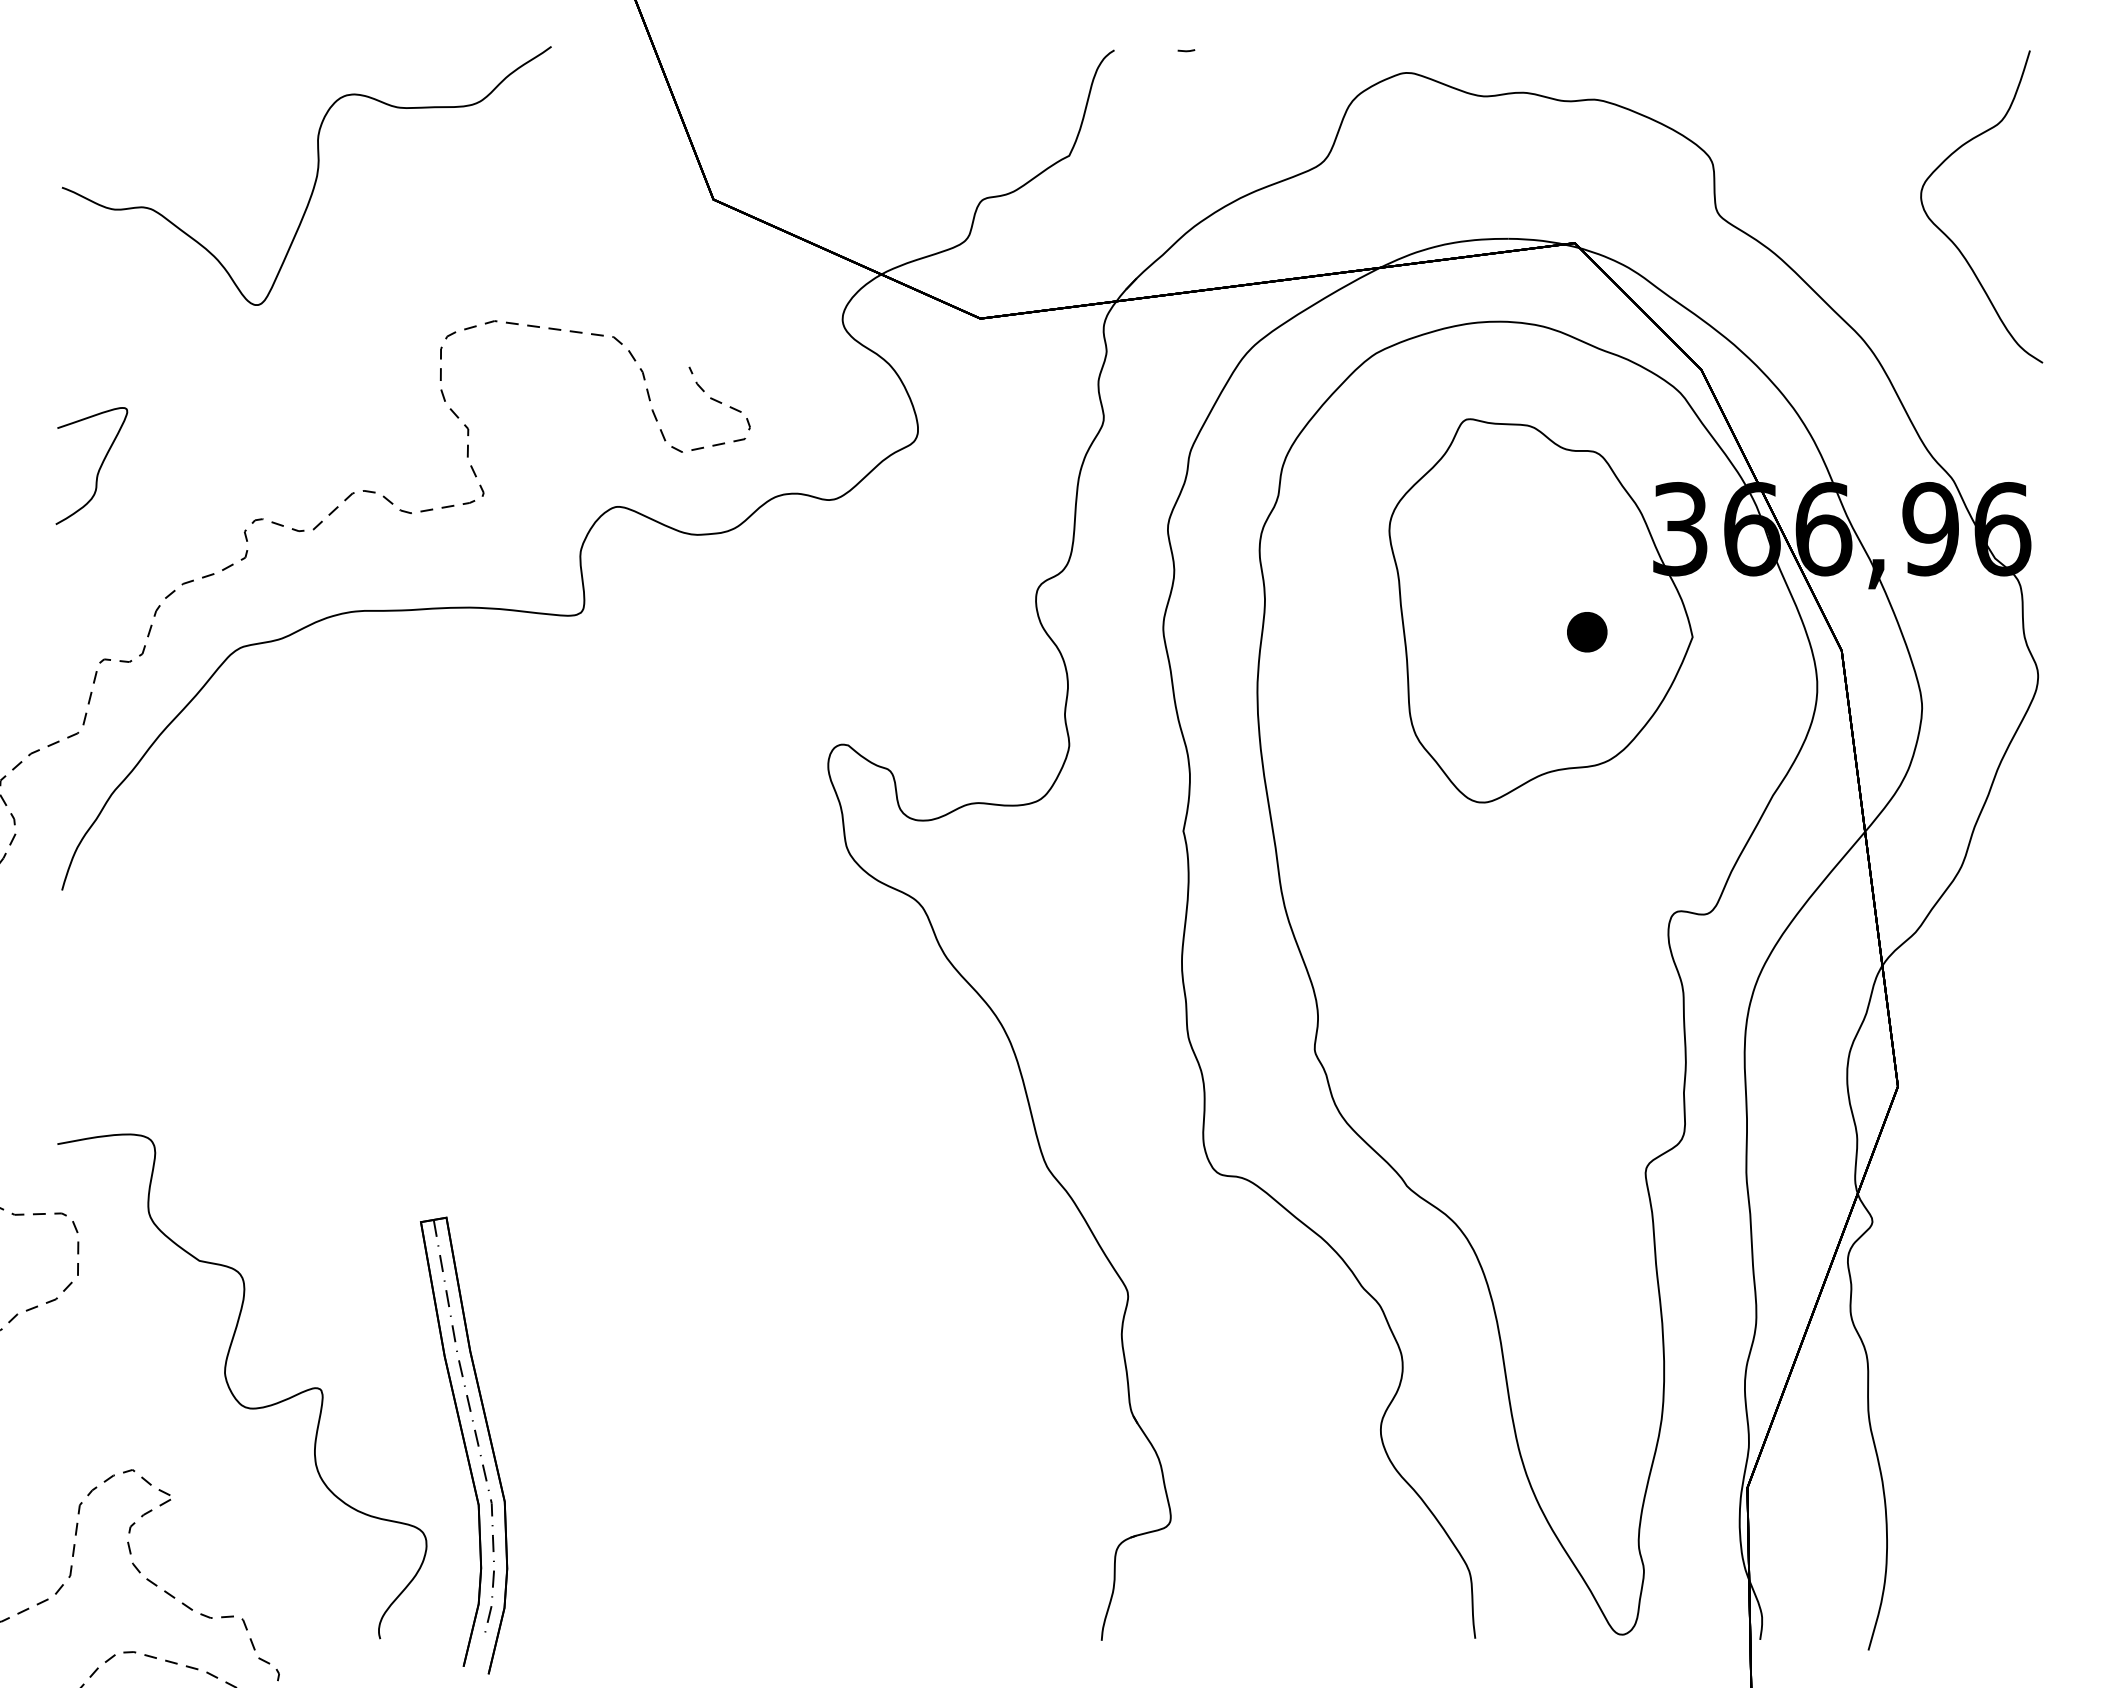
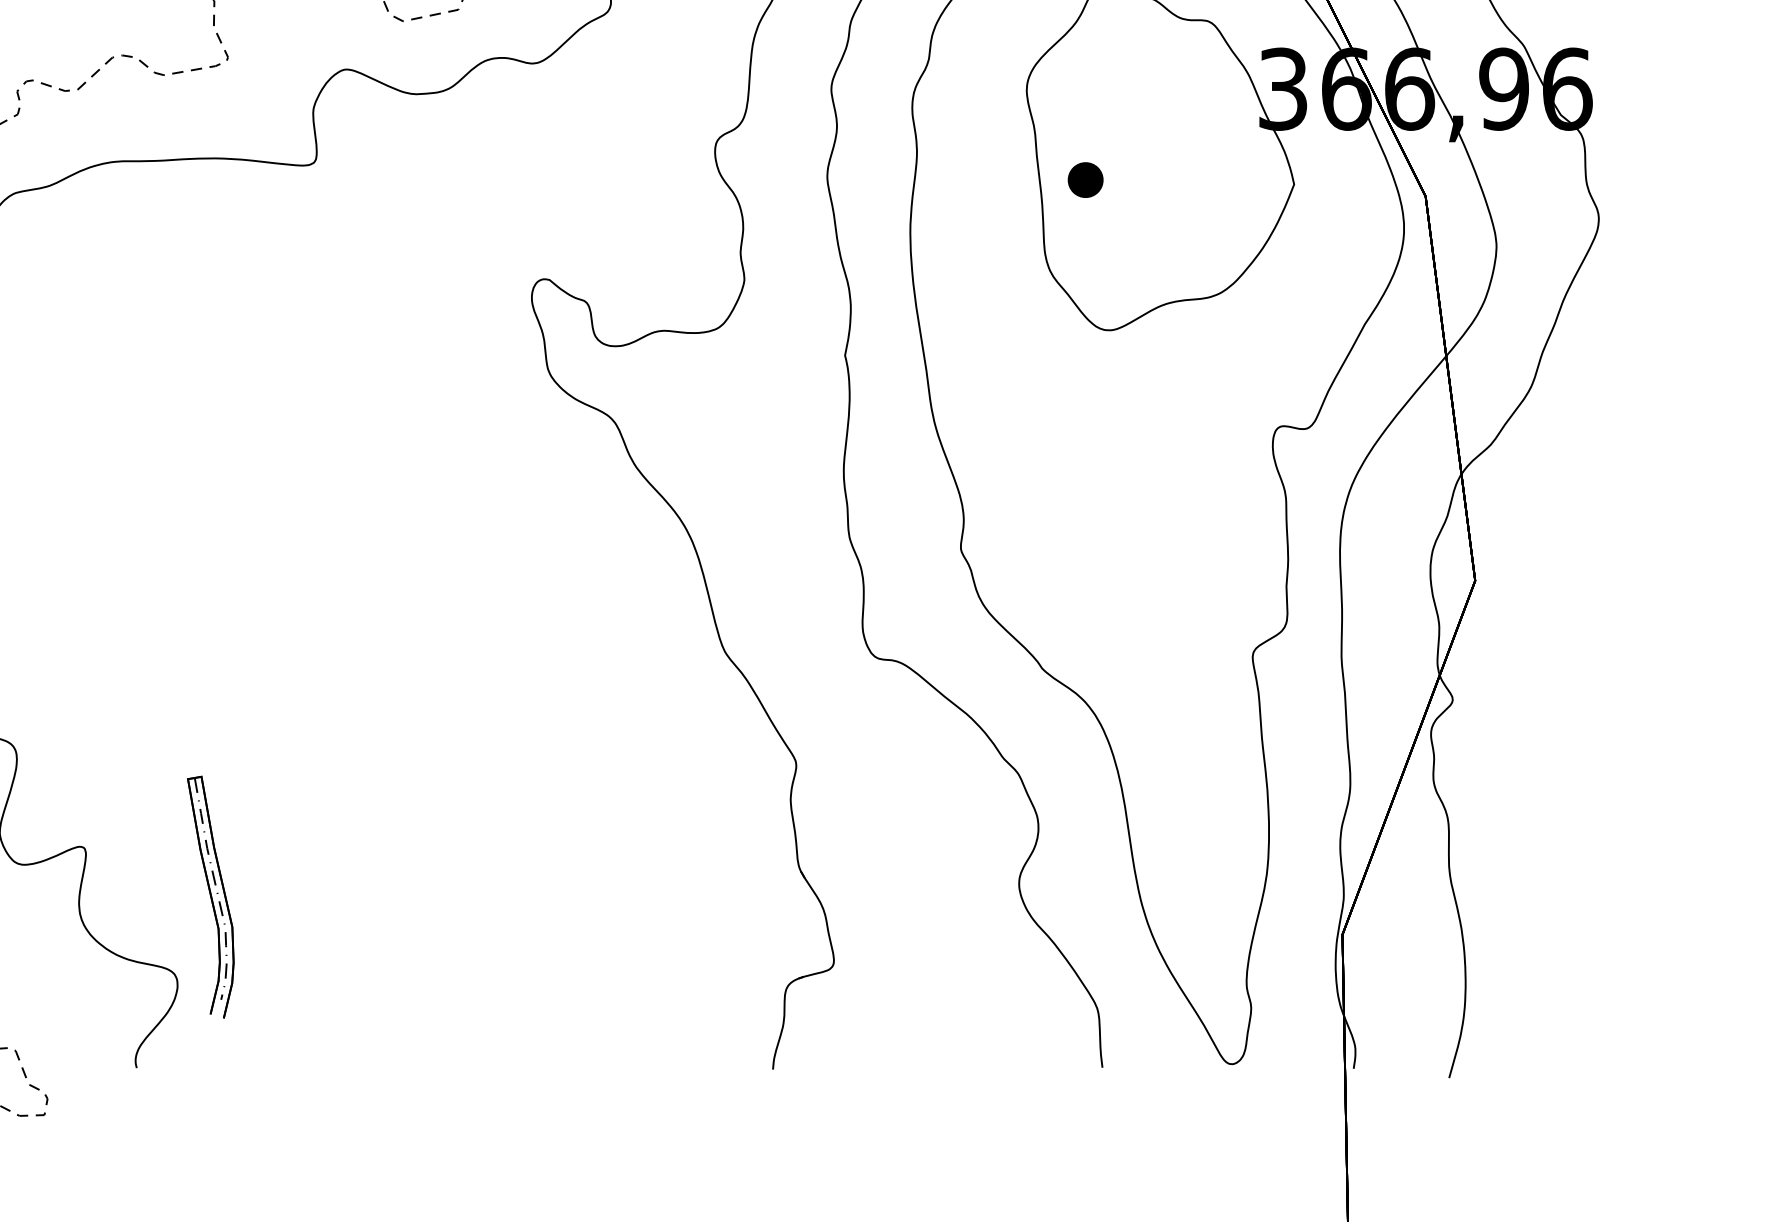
part: (1587, 632) -> (1085, 180), moved
part: (464, 1445) -> (211, 897), size x0.6

